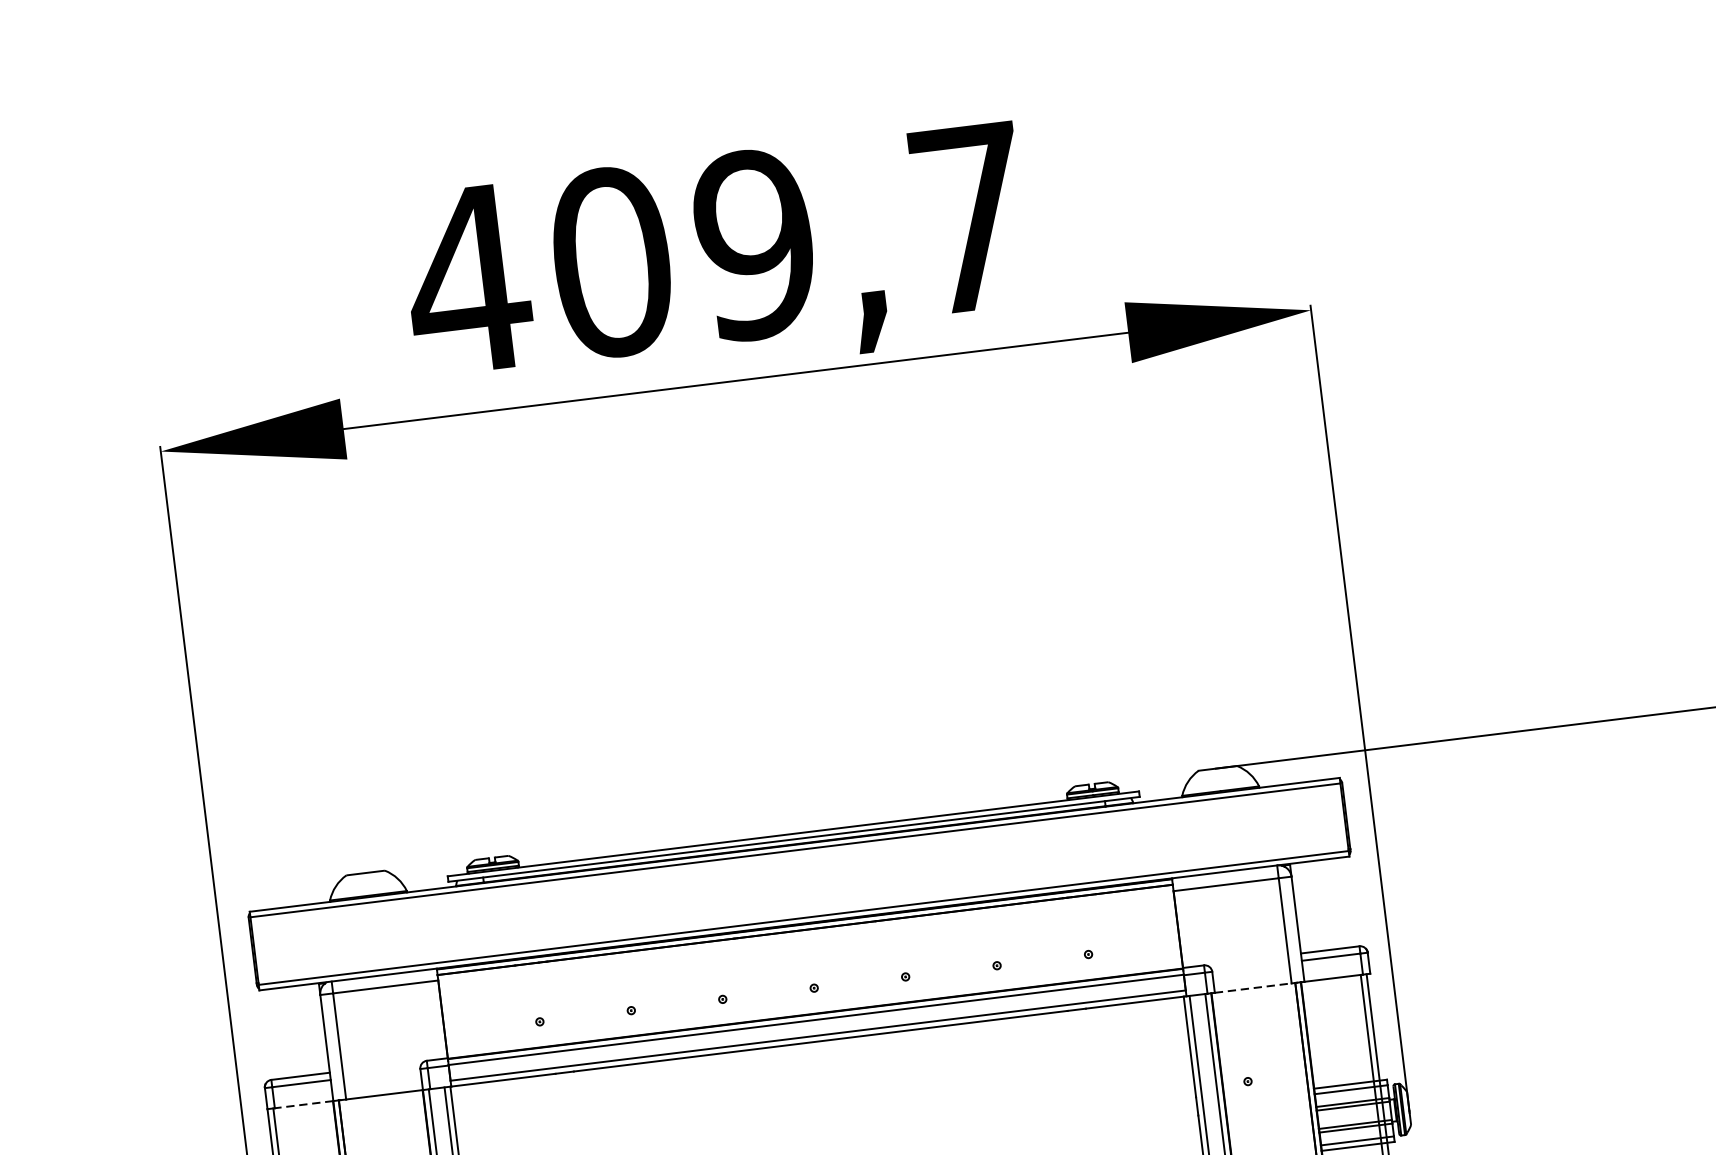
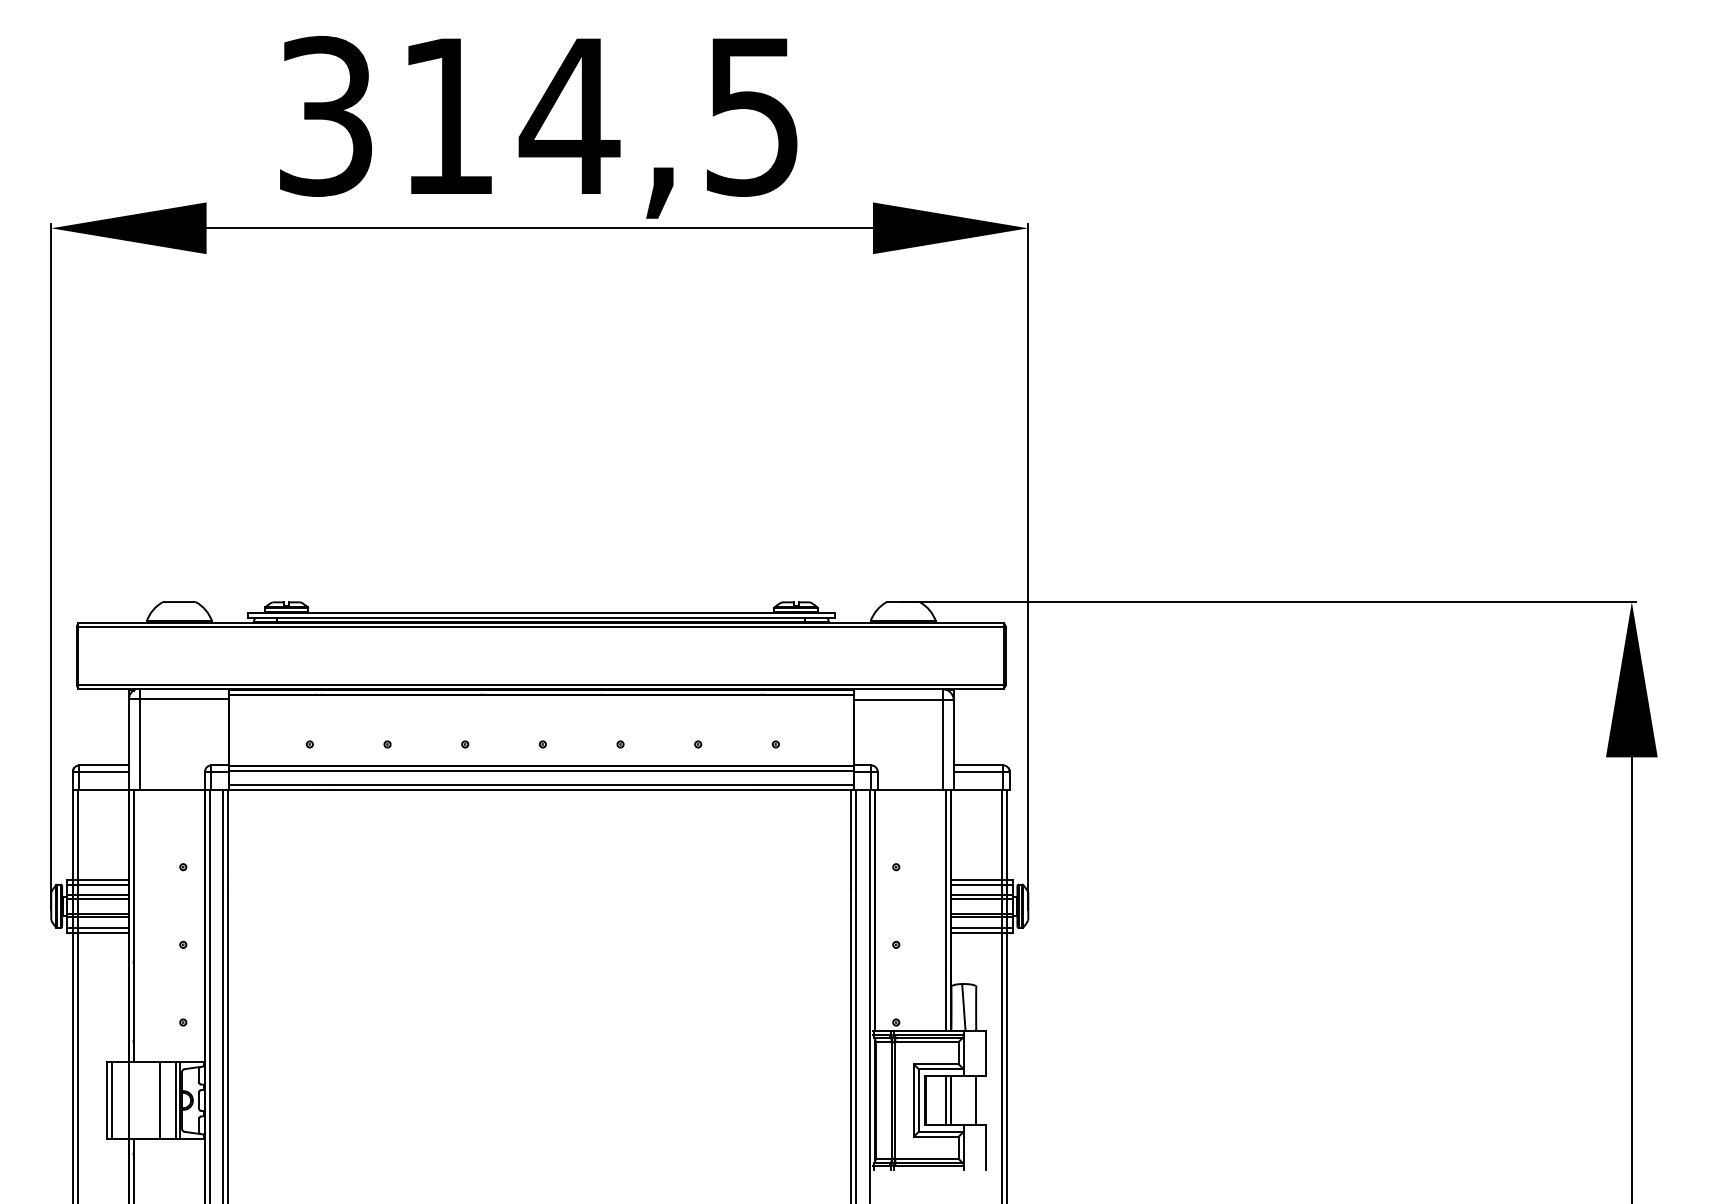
text: (714, 248) -> (535, 115), 409,7 -> 314,5
line: (1253, 988) -> (910, 789), dashed -> solid
line: (304, 1104) -> (104, 789), dashed -> solid

